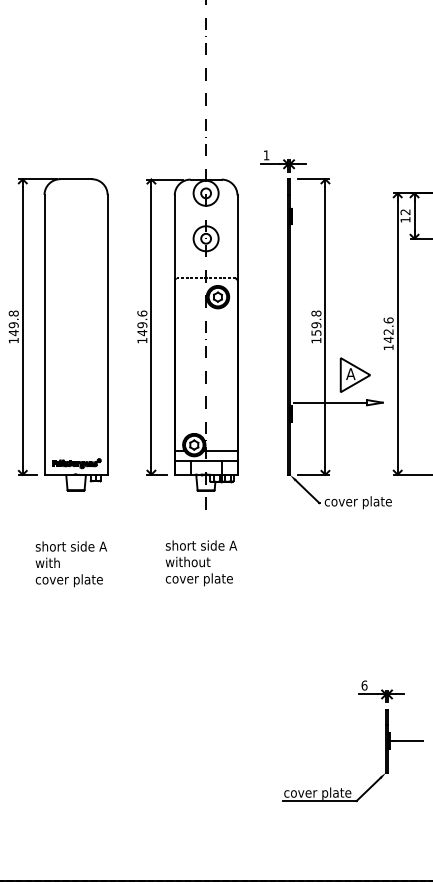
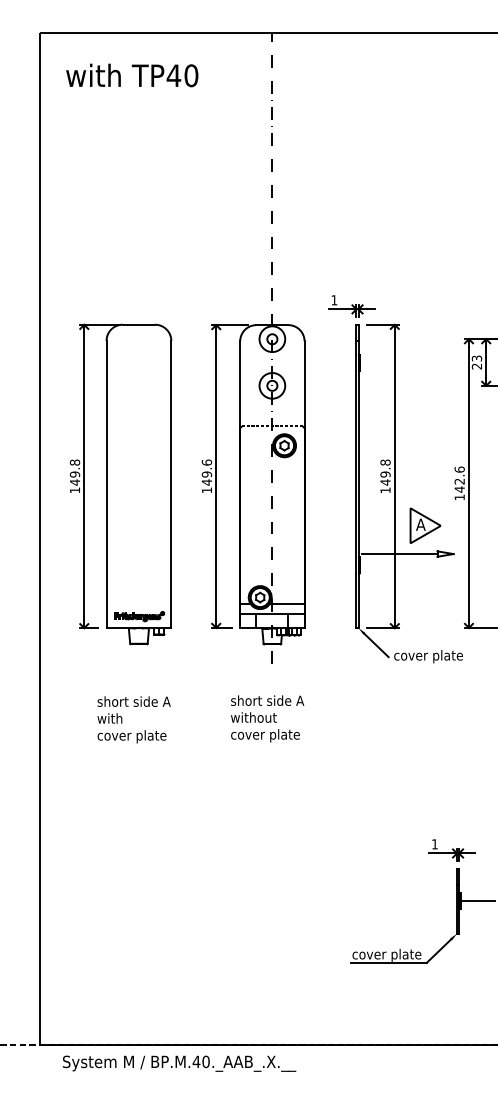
text: (405, 216) -> (476, 362), 12 -> 23
text: (316, 332) -> (385, 482), 159.8 -> 149.8
text: (365, 685) -> (435, 844), 6 -> 1

